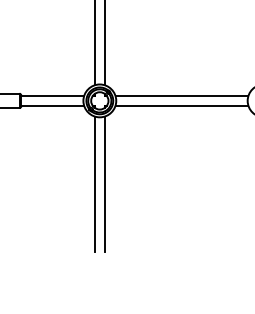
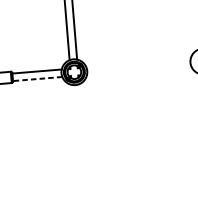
line: (181, 96) -> (138, 63), removed
line: (52, 105) -> (37, 78), solid -> dashed
line: (181, 105) -> (138, 70), removed
line: (95, 184) -> (76, 138), removed
line: (104, 184) -> (83, 137), removed

